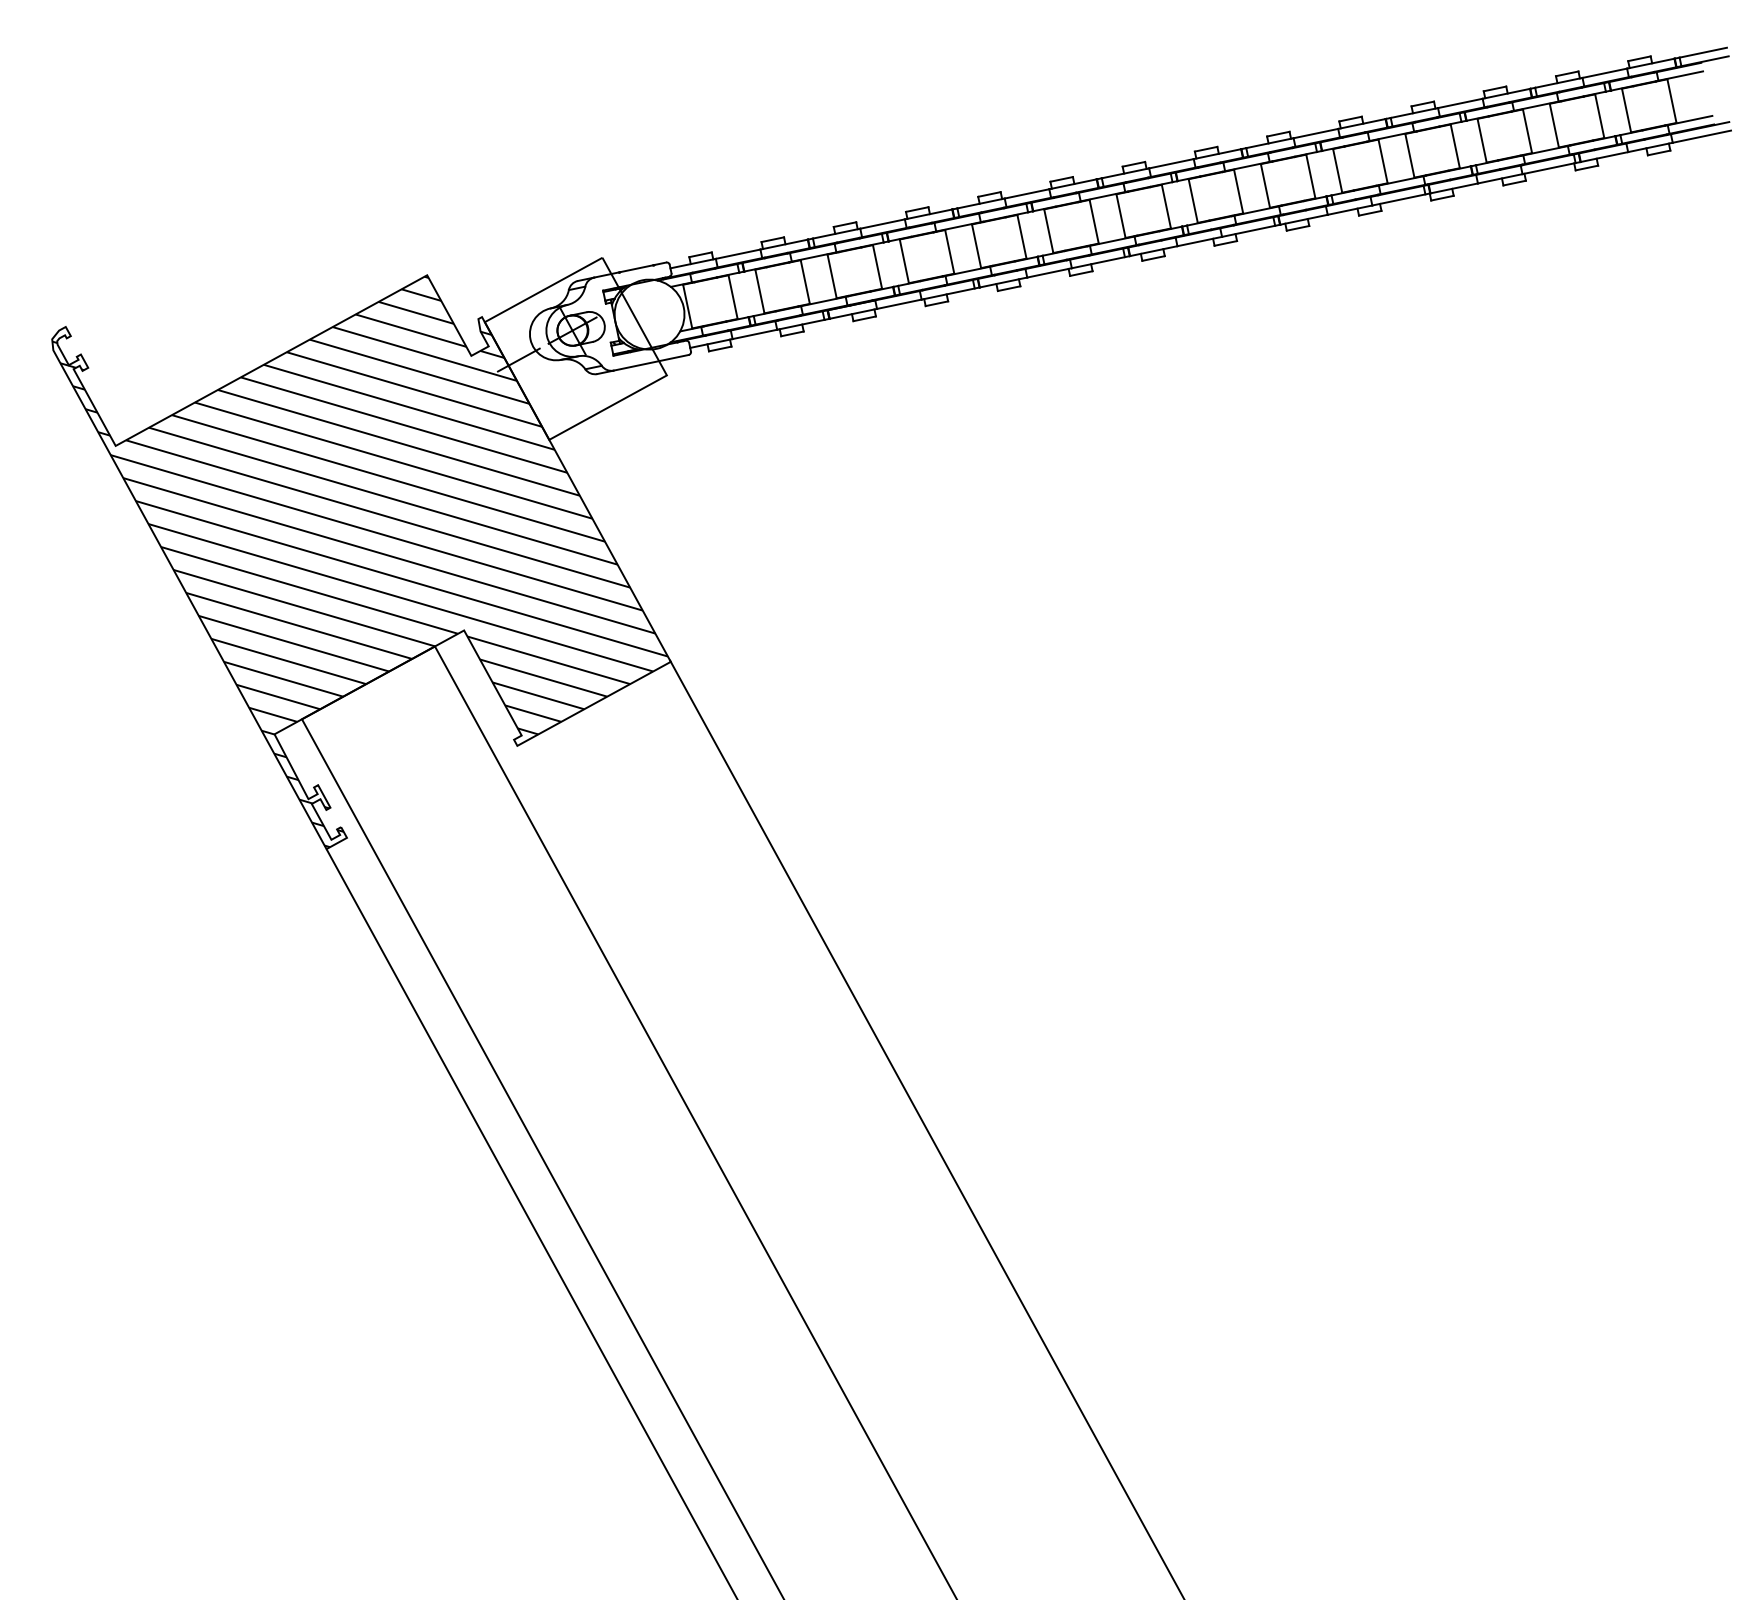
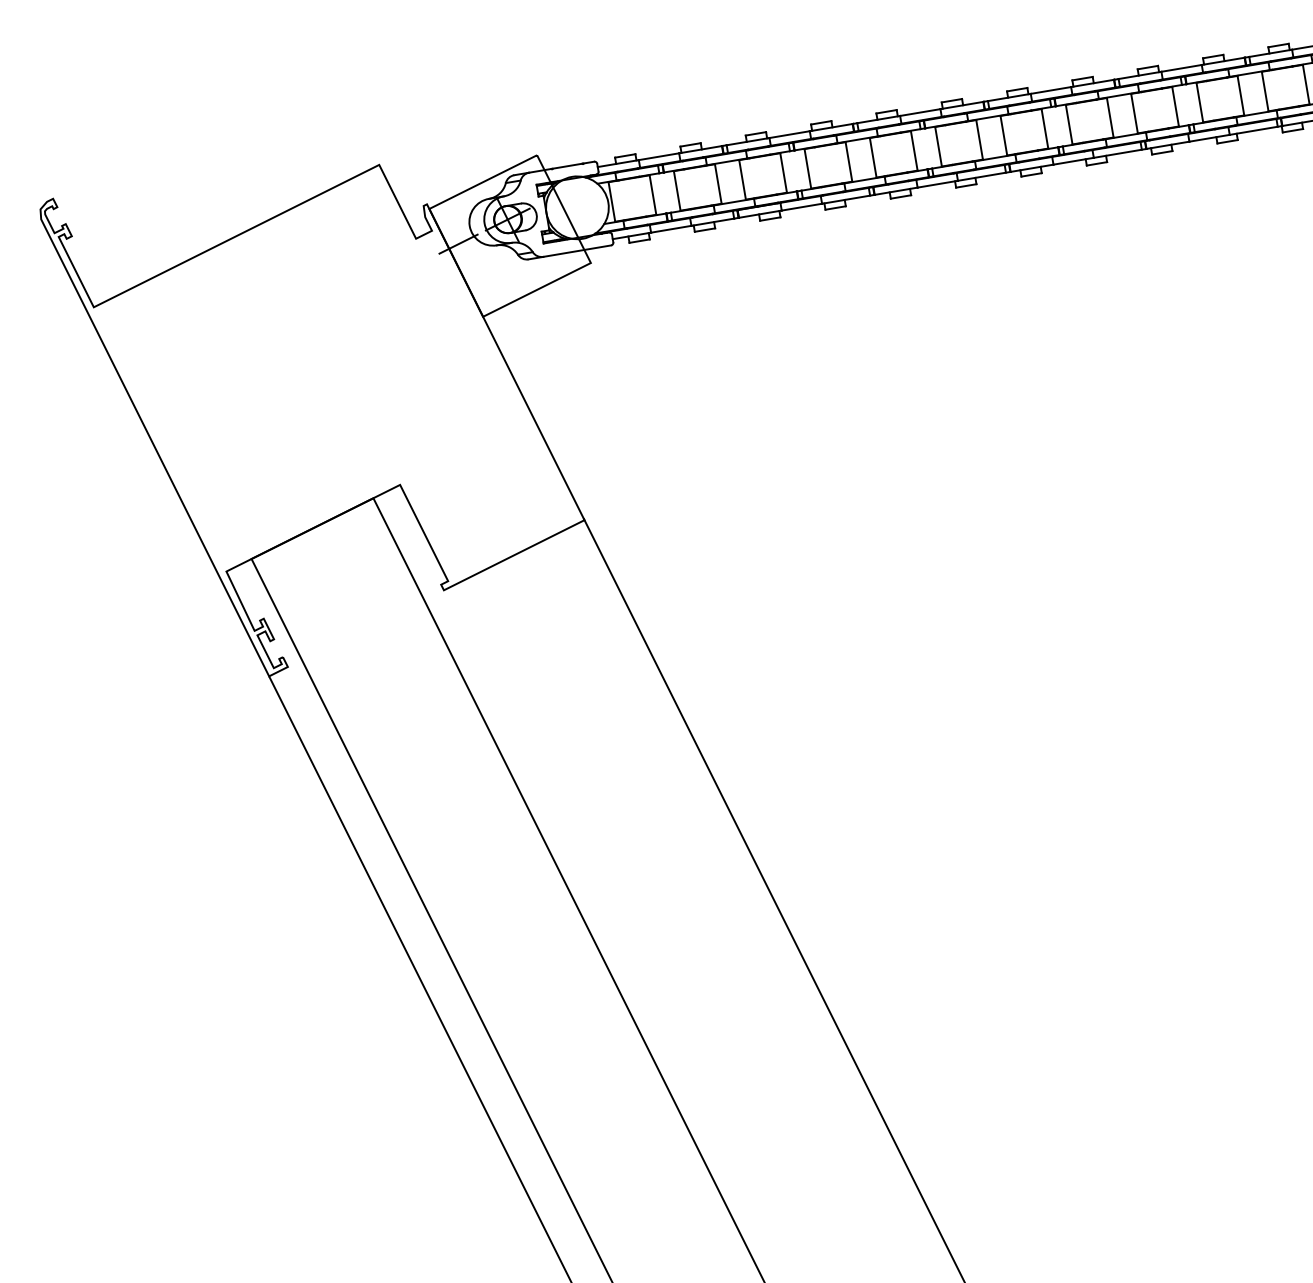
hatch: (359, 561) -> (308, 419), removed

